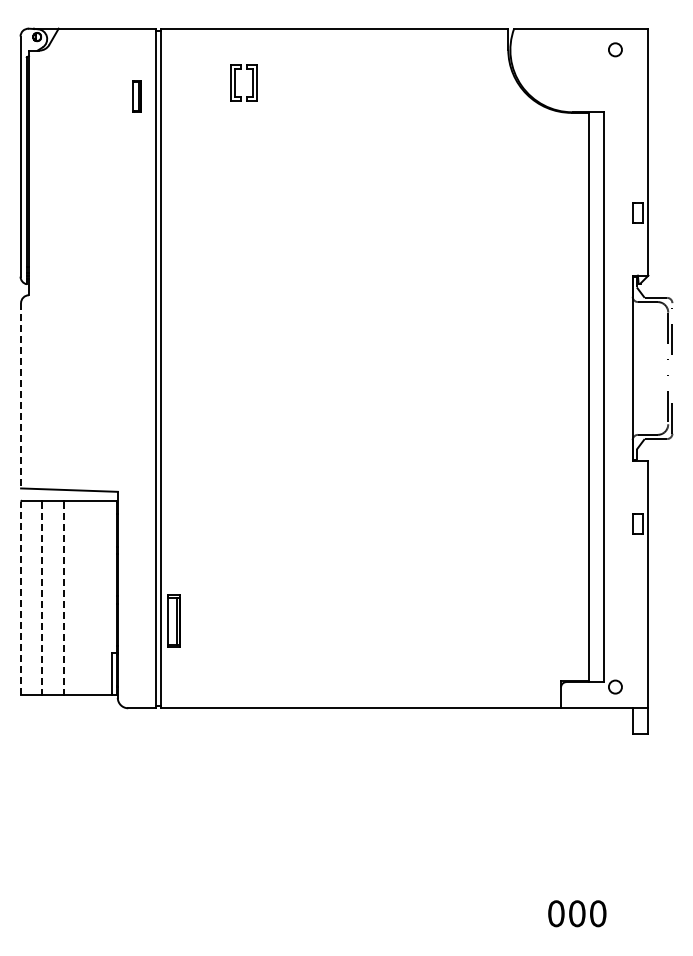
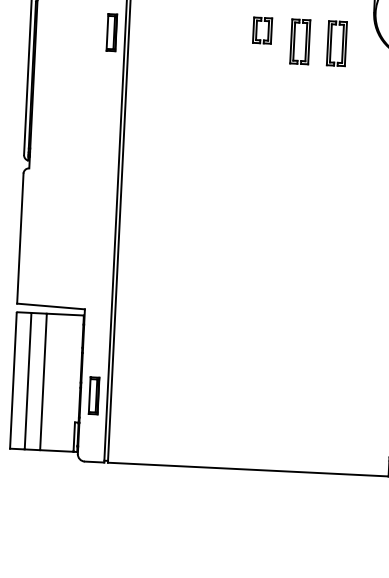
part: (235, 82) -> (256, 29), moved
part: (136, 96) -> (111, 32), size x1.67
part: (397, 96) -> (294, 41), added
part: (449, 96) -> (331, 43), added
line: (21, 395) -> (20, 238), dashed -> solid
line: (21, 598) -> (13, 380), dashed -> solid
line: (41, 598) -> (27, 381), dashed -> solid
line: (63, 598) -> (43, 382), dashed -> solid
part: (173, 620) -> (93, 395), moved

